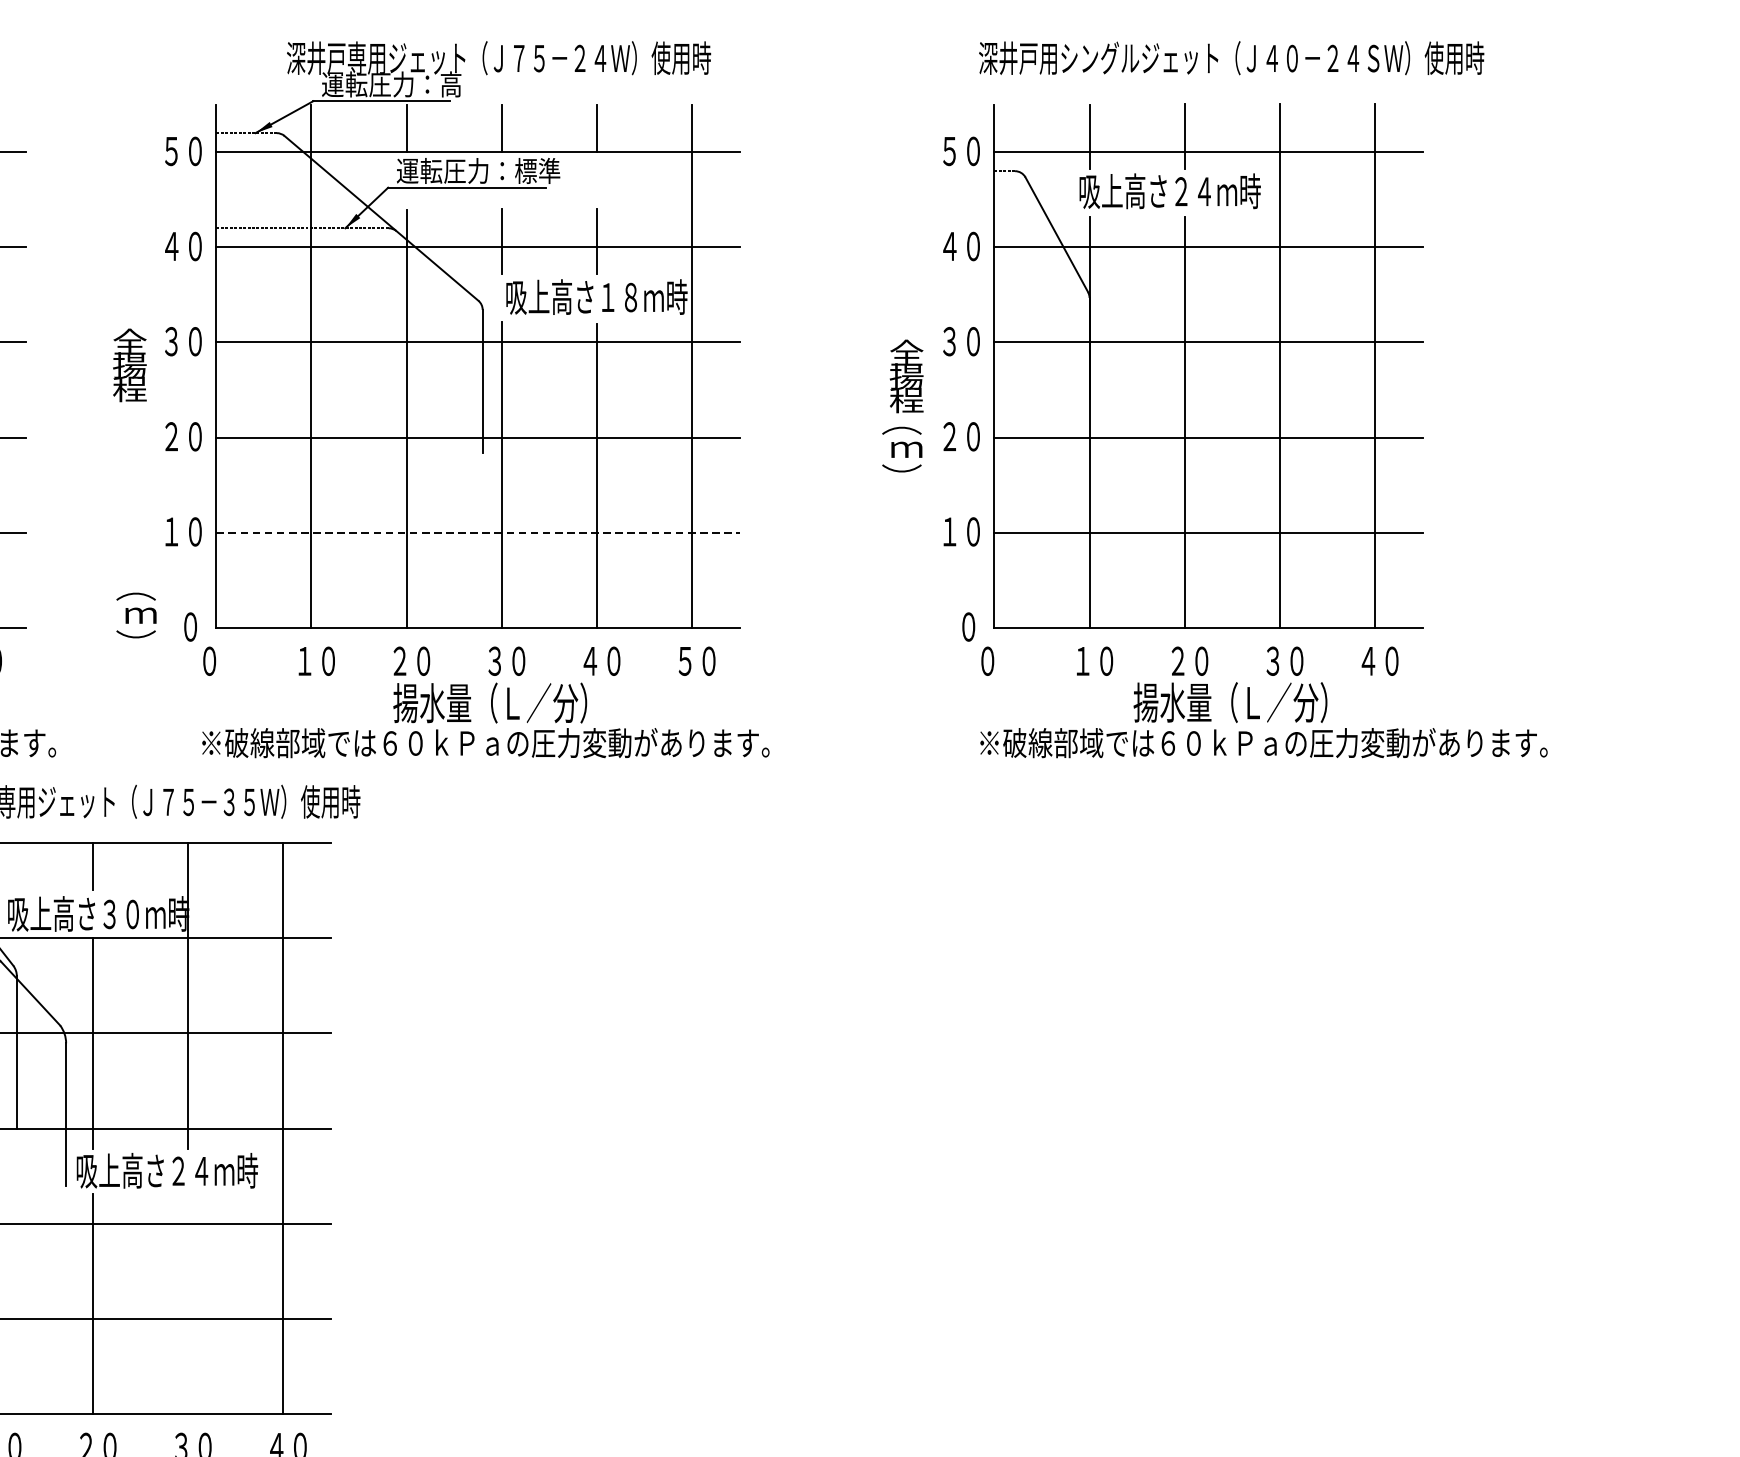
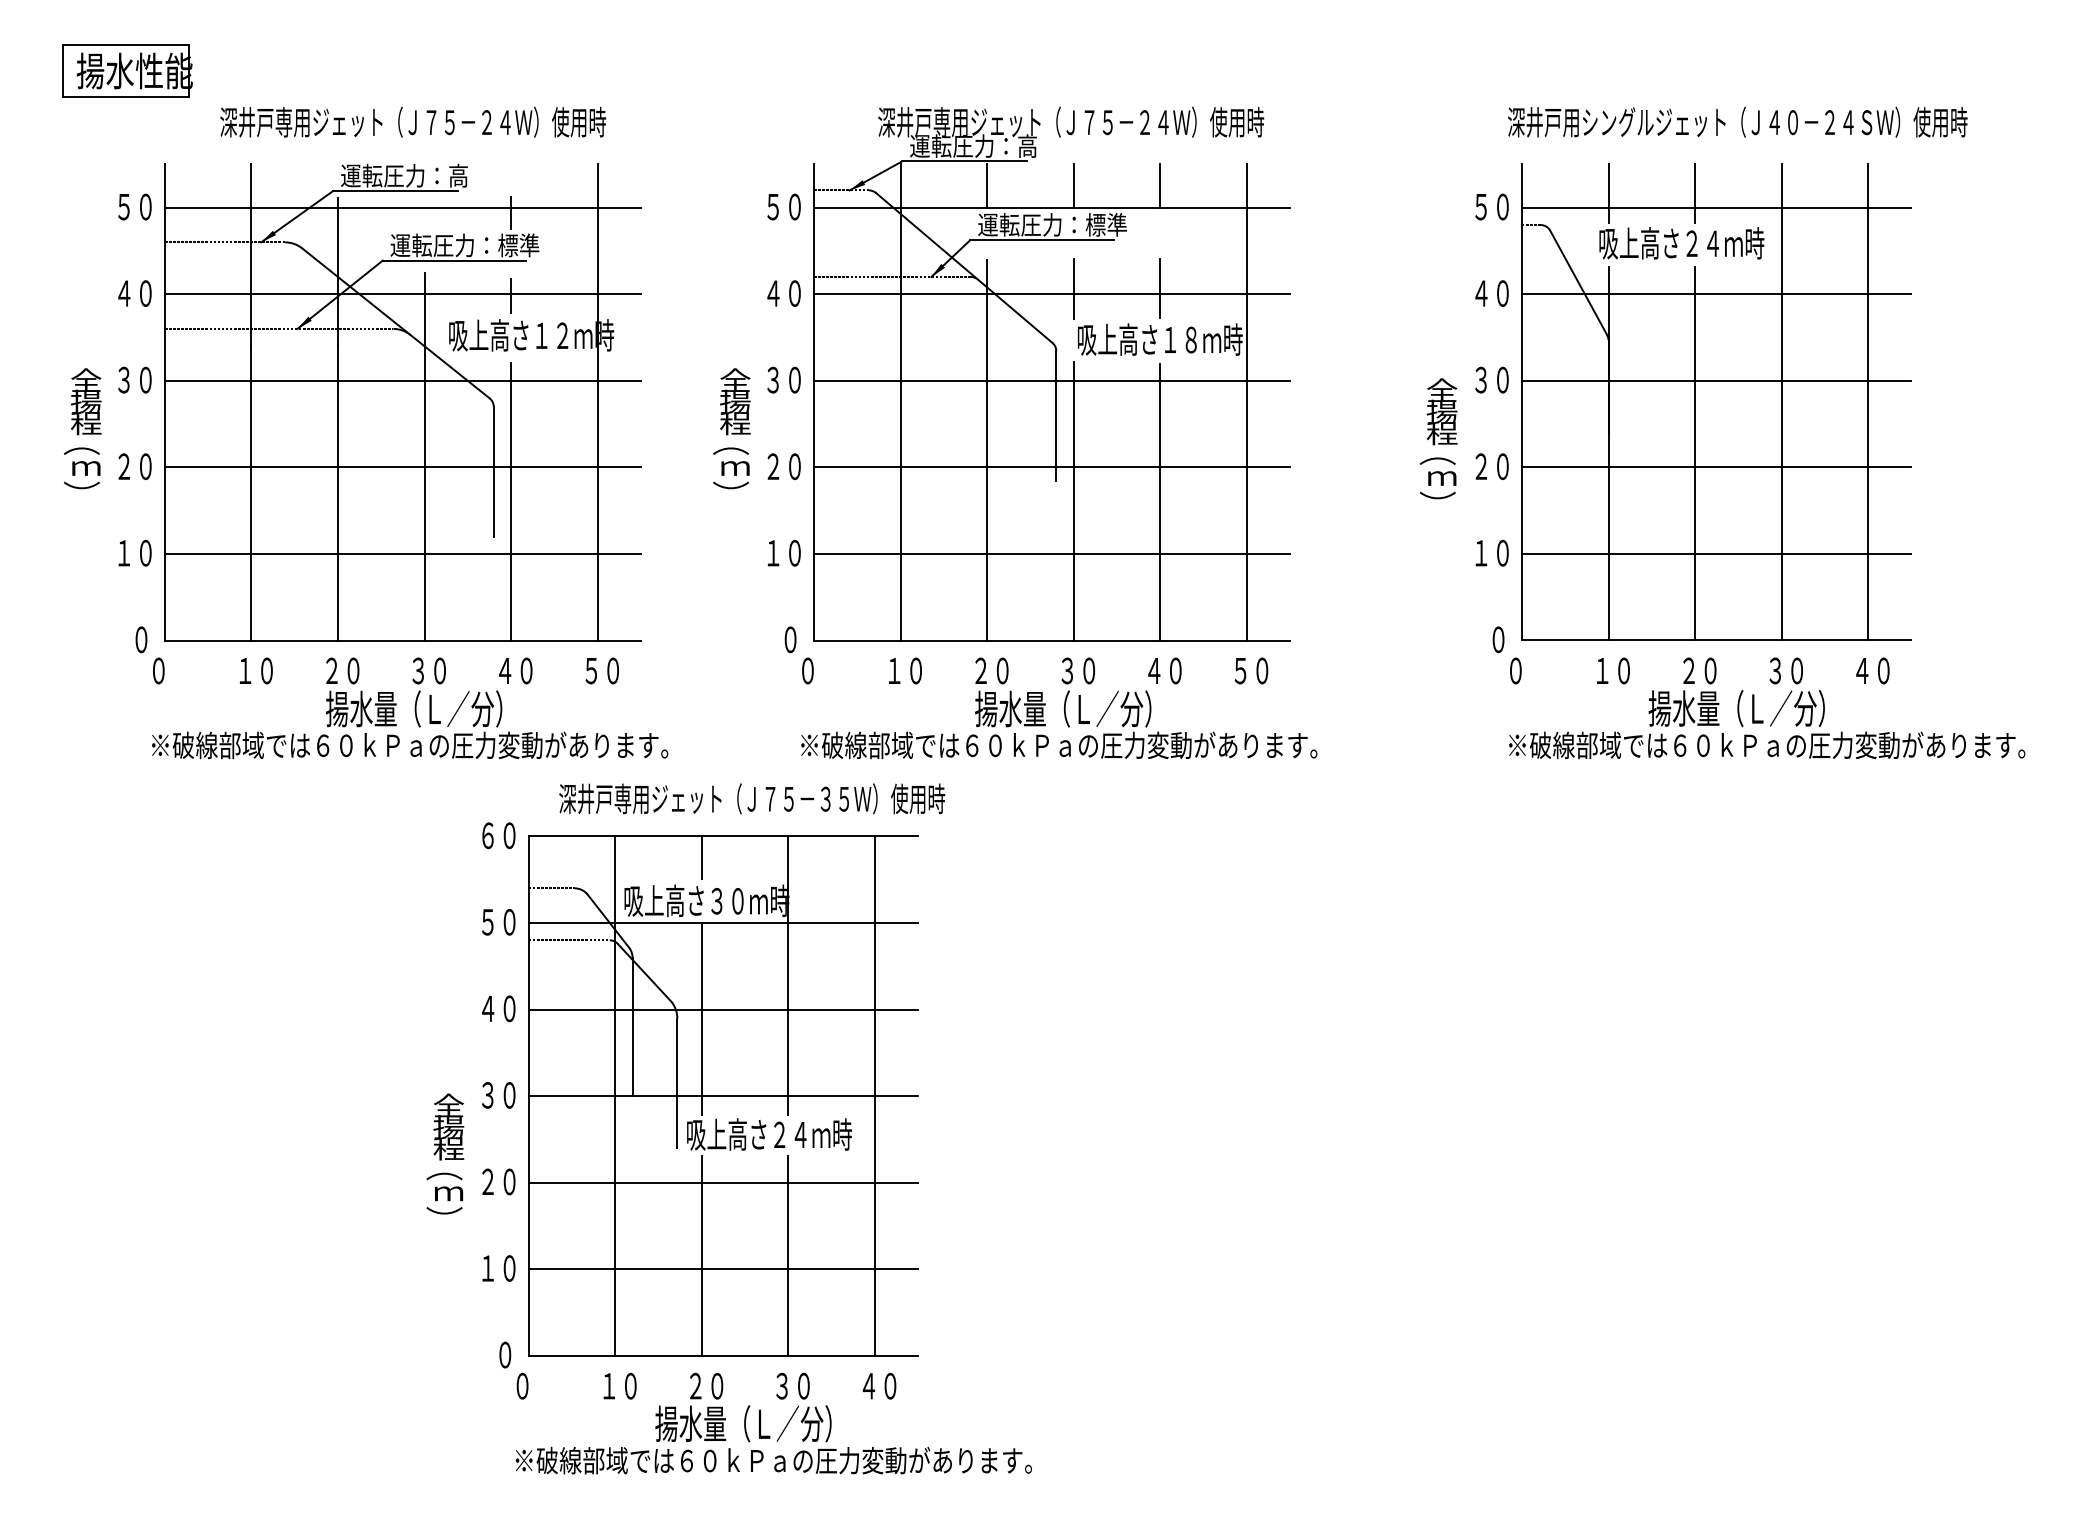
line: (478, 532) -> (1052, 553), dashed -> solid
part: (136, 615) -> (731, 468), moved
line: (188, 1303) -> (788, 1255), added

